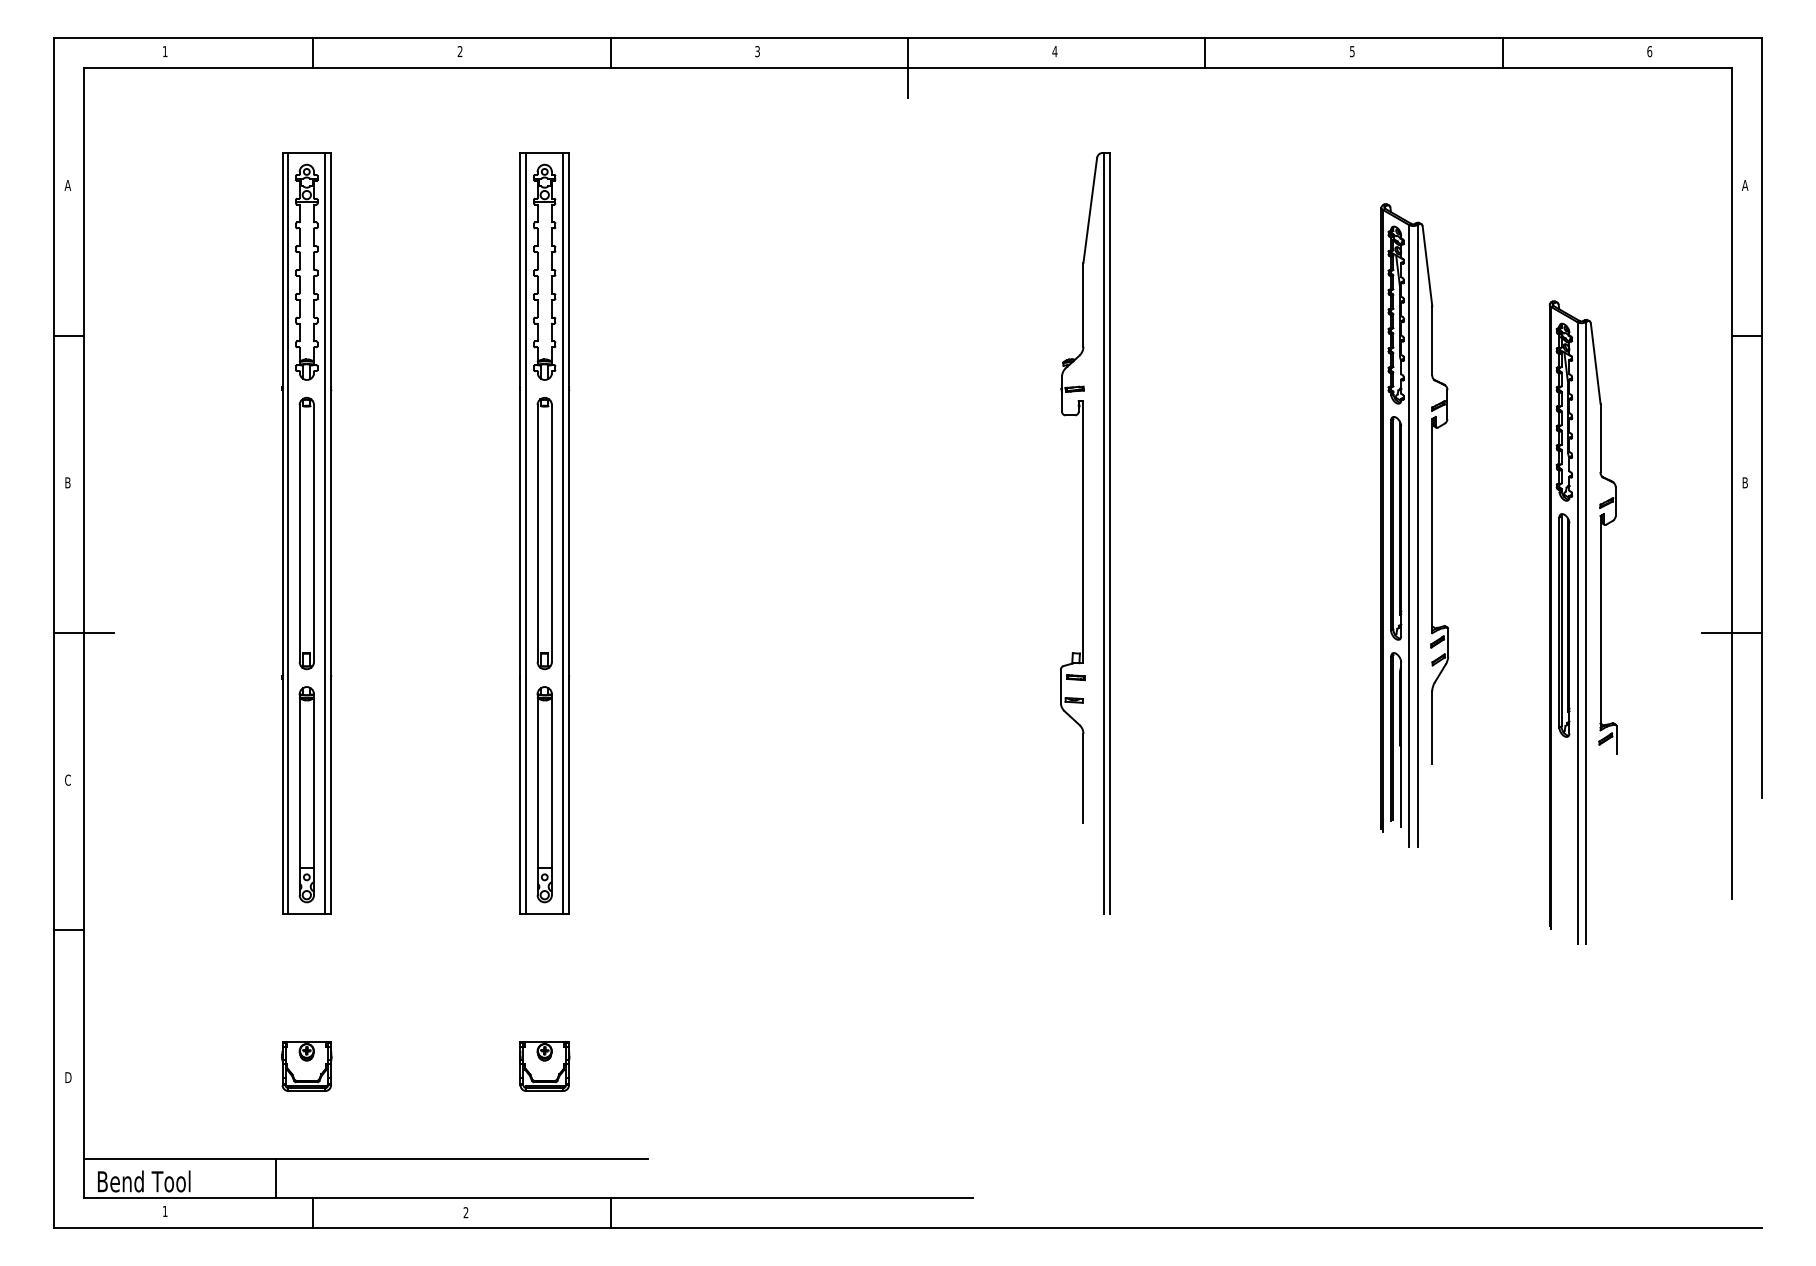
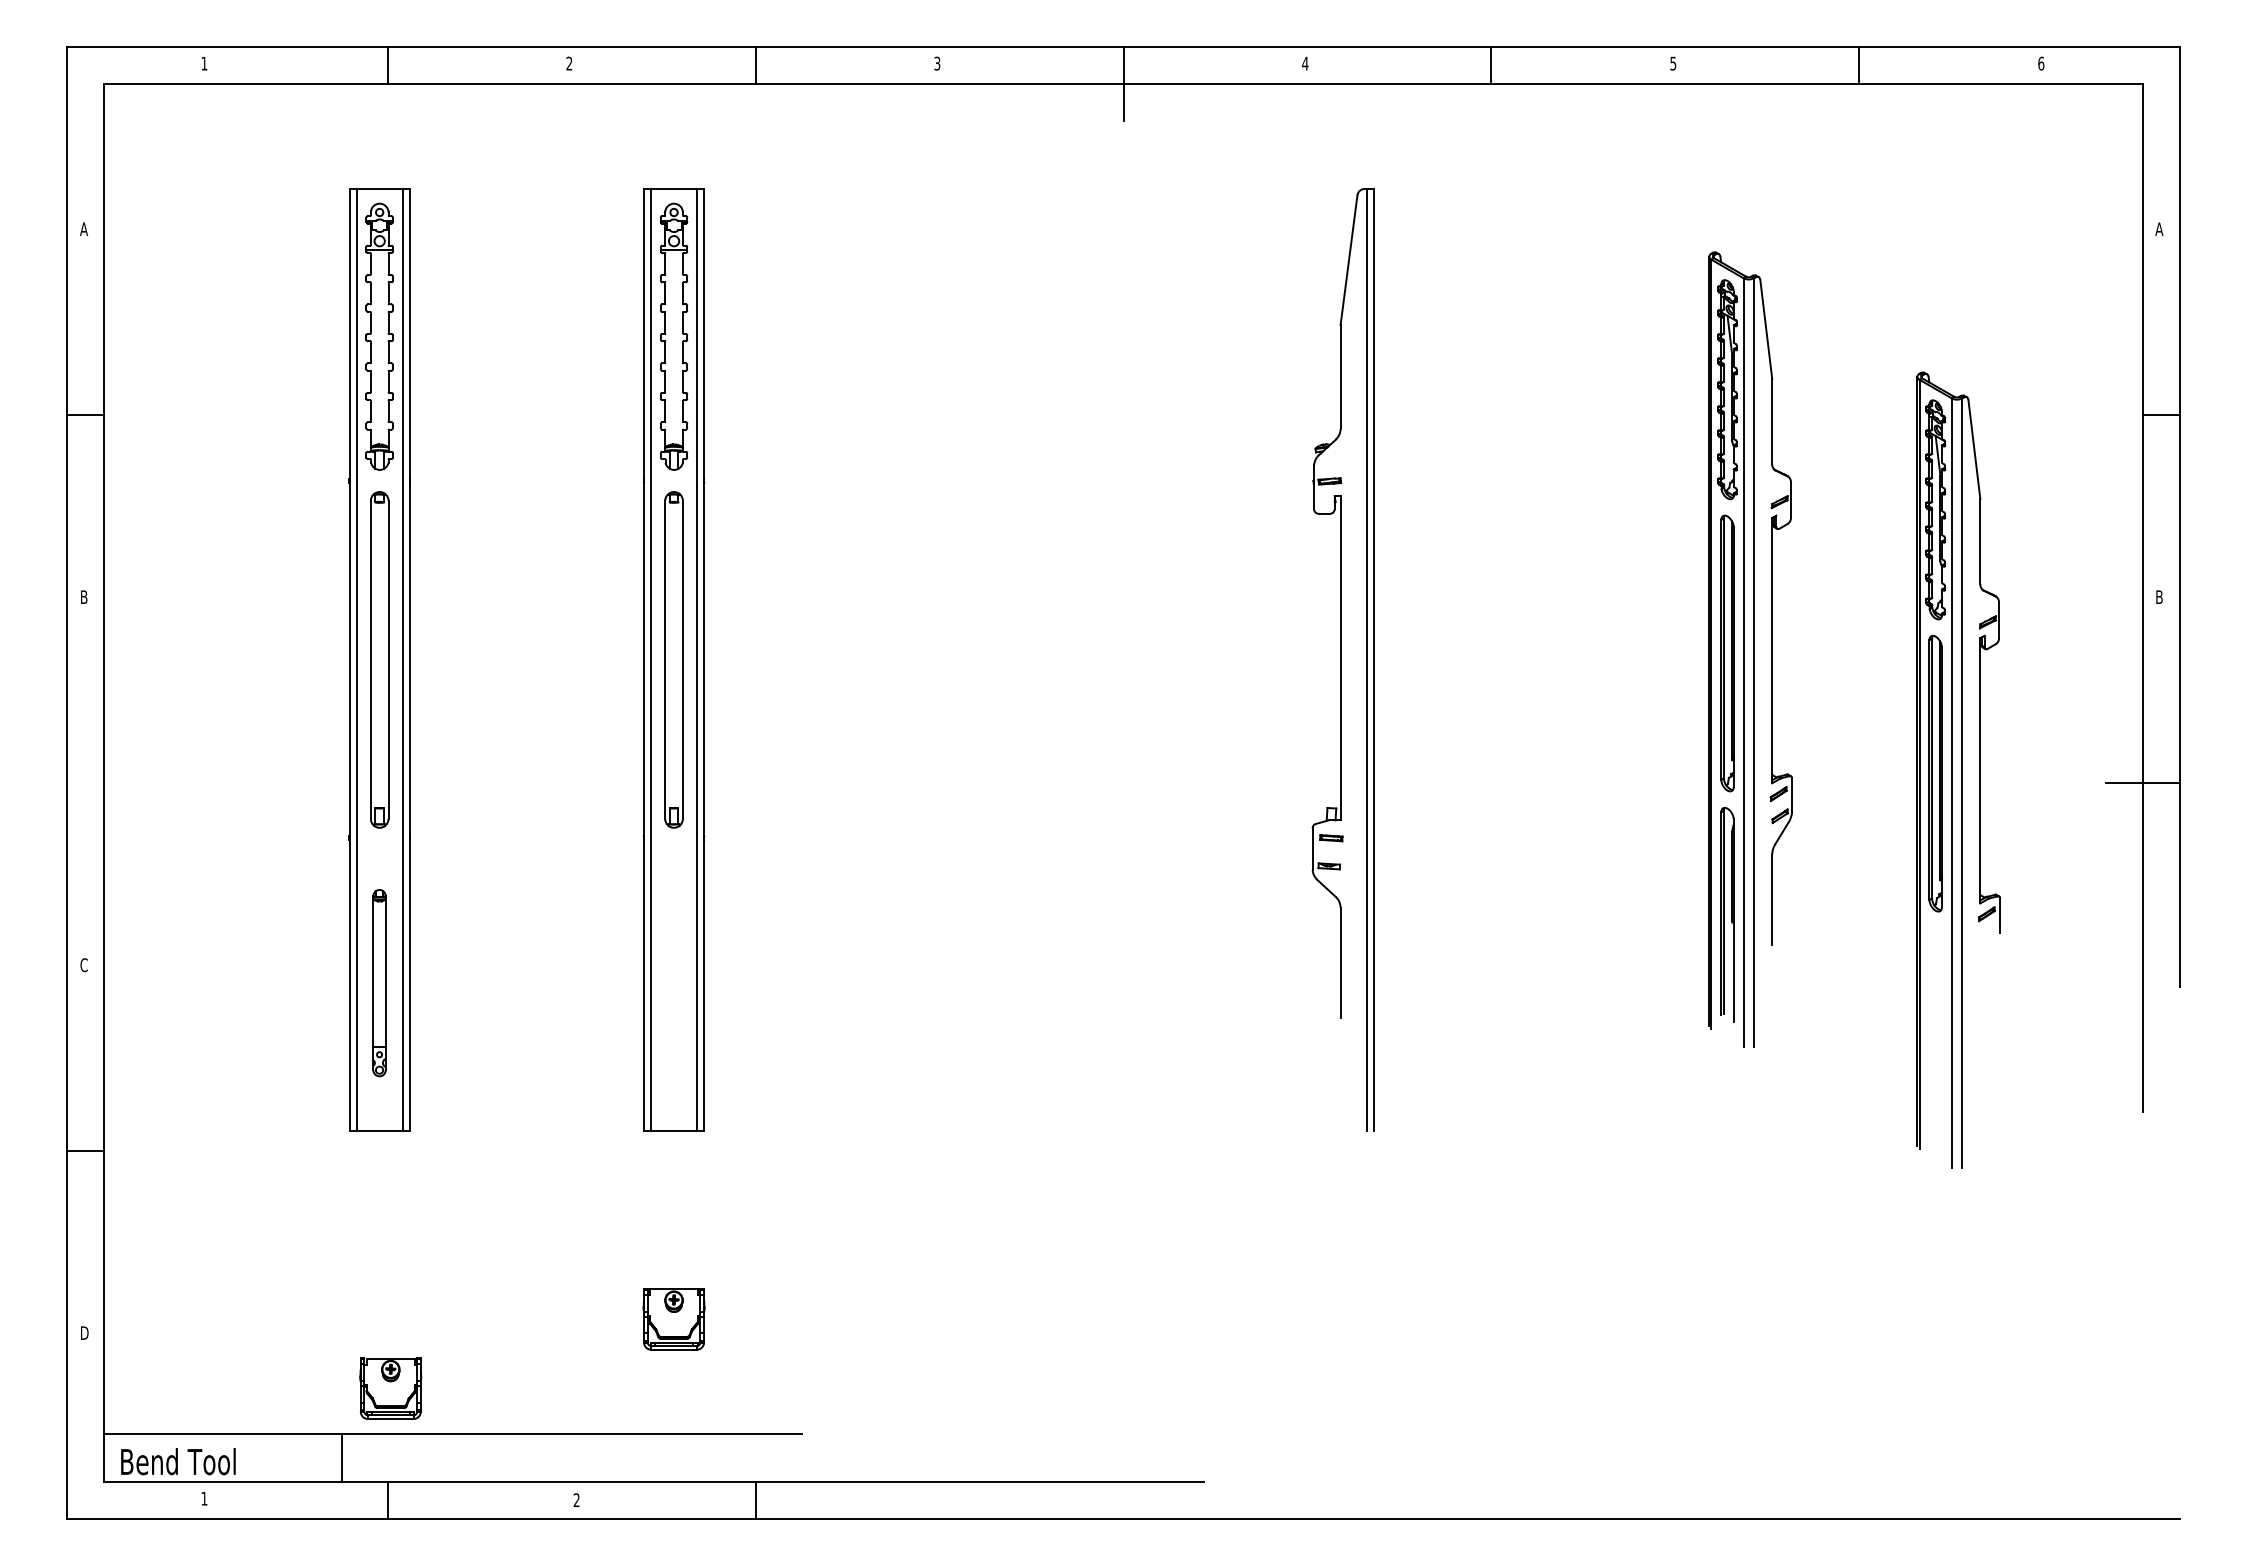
line: (83, 633) -> (103, 783), removed
part: (306, 794) -> (379, 982), size x0.7
part: (544, 794) -> (673, 982), removed
part: (306, 1066) -> (390, 1388), moved

